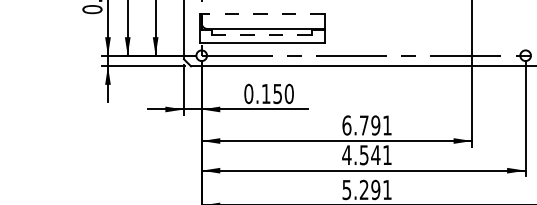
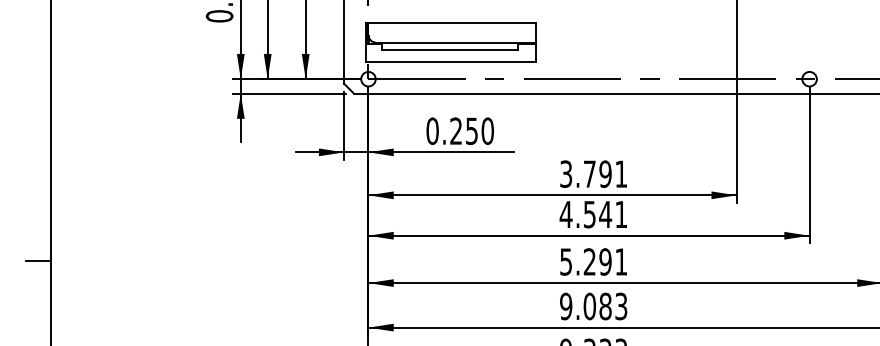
line: (261, 14) -> (450, 22), dashed -> solid
line: (261, 34) -> (450, 50), dashed -> solid
text: (265, 93) -> (455, 130), 0.150 -> 0.250
text: (347, 124) -> (566, 173), 6.791 -> 3.791

